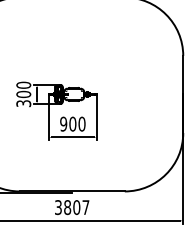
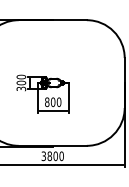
text: (64, 124) -> (47, 102), 900 -> 800
text: (85, 207) -> (61, 156), 3807 -> 3800

